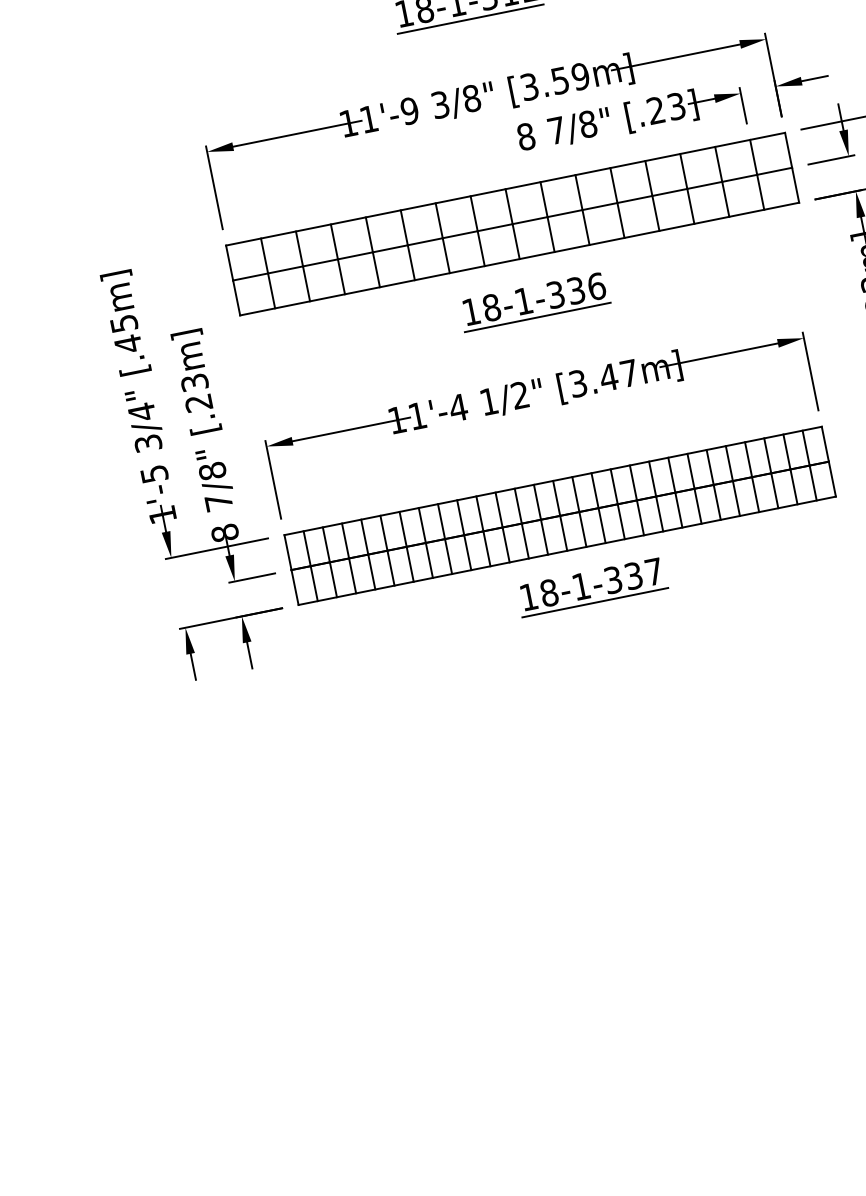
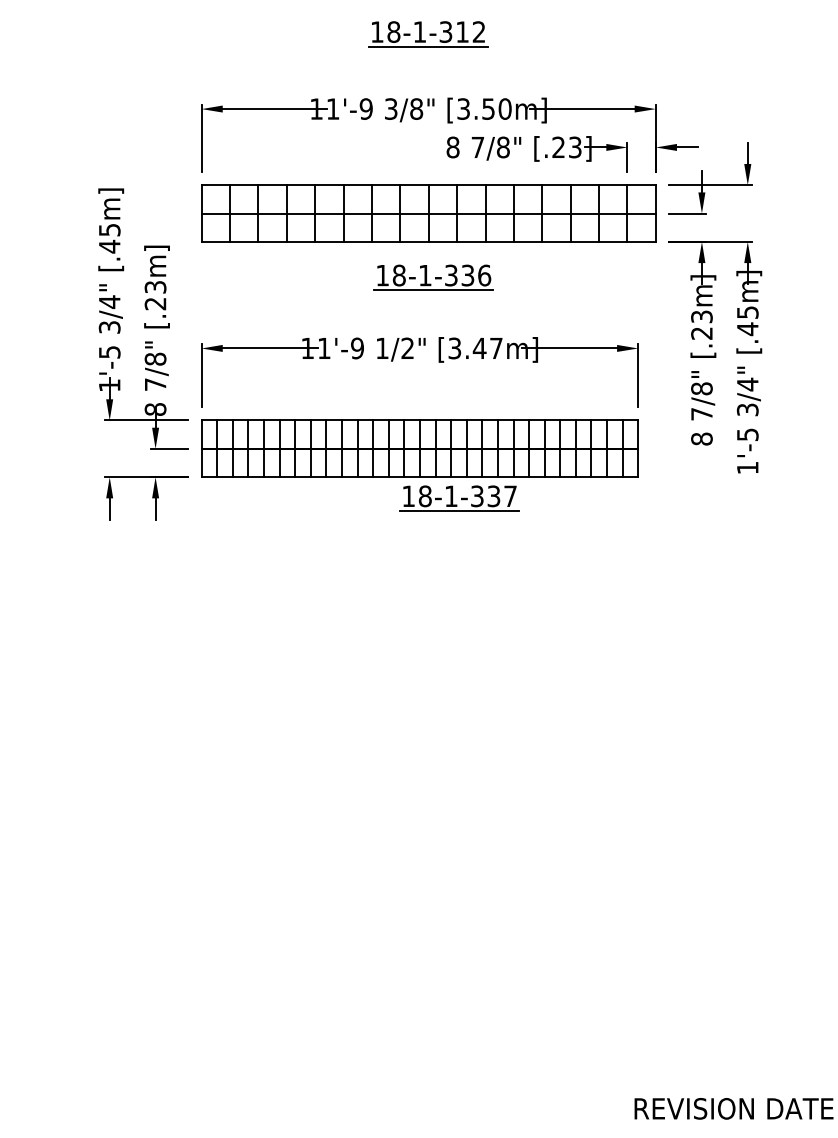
text: (579, 76) -> (504, 108), [3.59m] -> [3.50m]
text: (458, 407) -> (357, 348), 11'-4 -> 11'-9
part: (591, 587) -> (459, 498), moved

